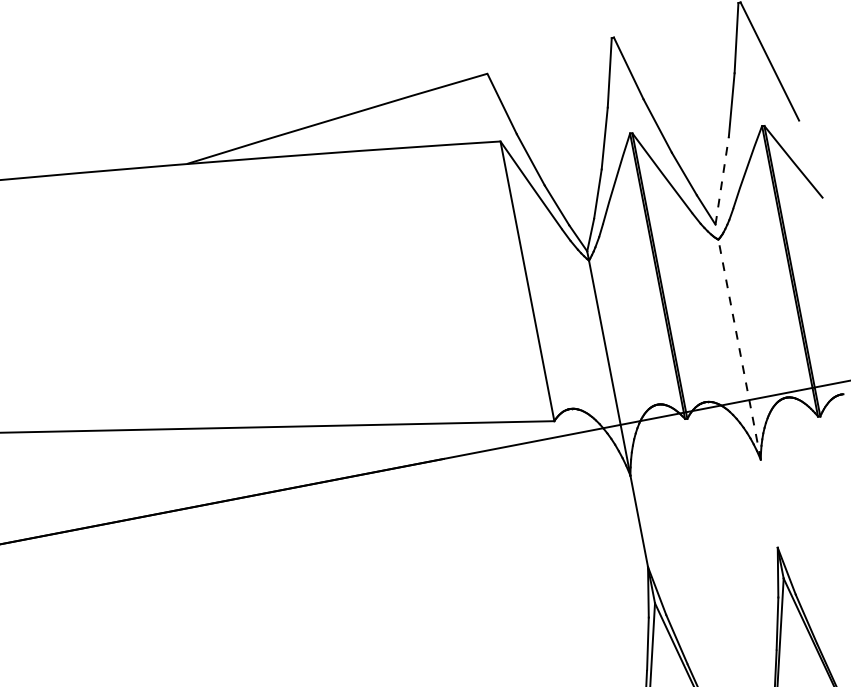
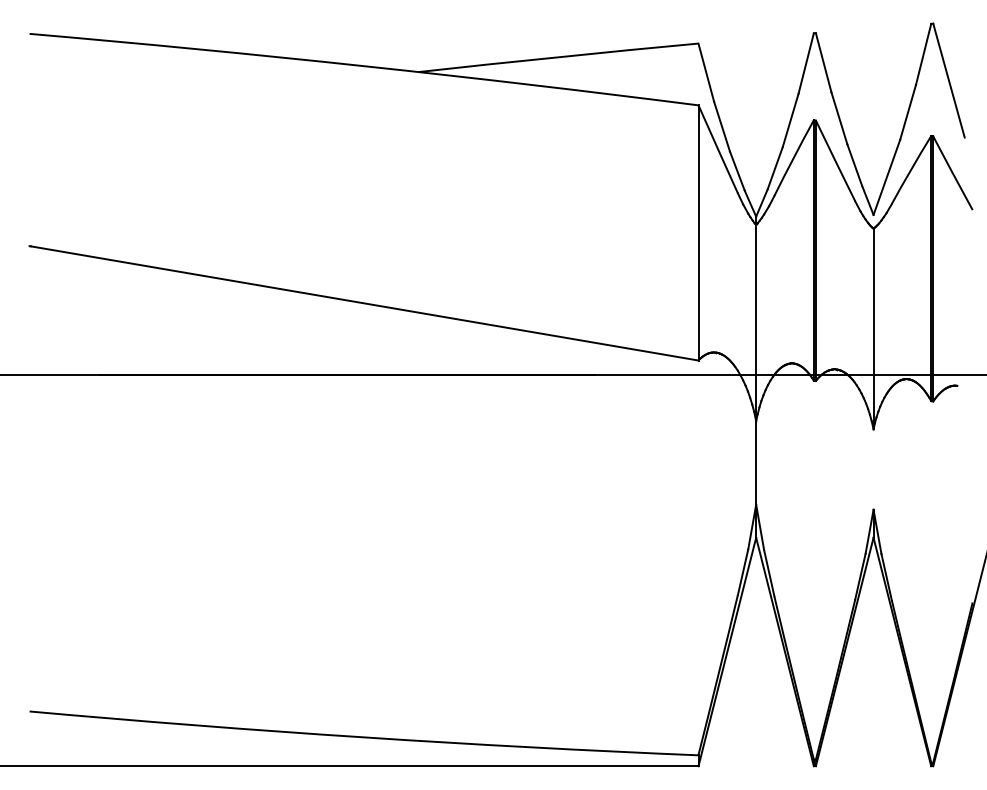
line: (721, 180) -> (886, 177), dashed -> solid
line: (739, 349) -> (873, 328), dashed -> solid

